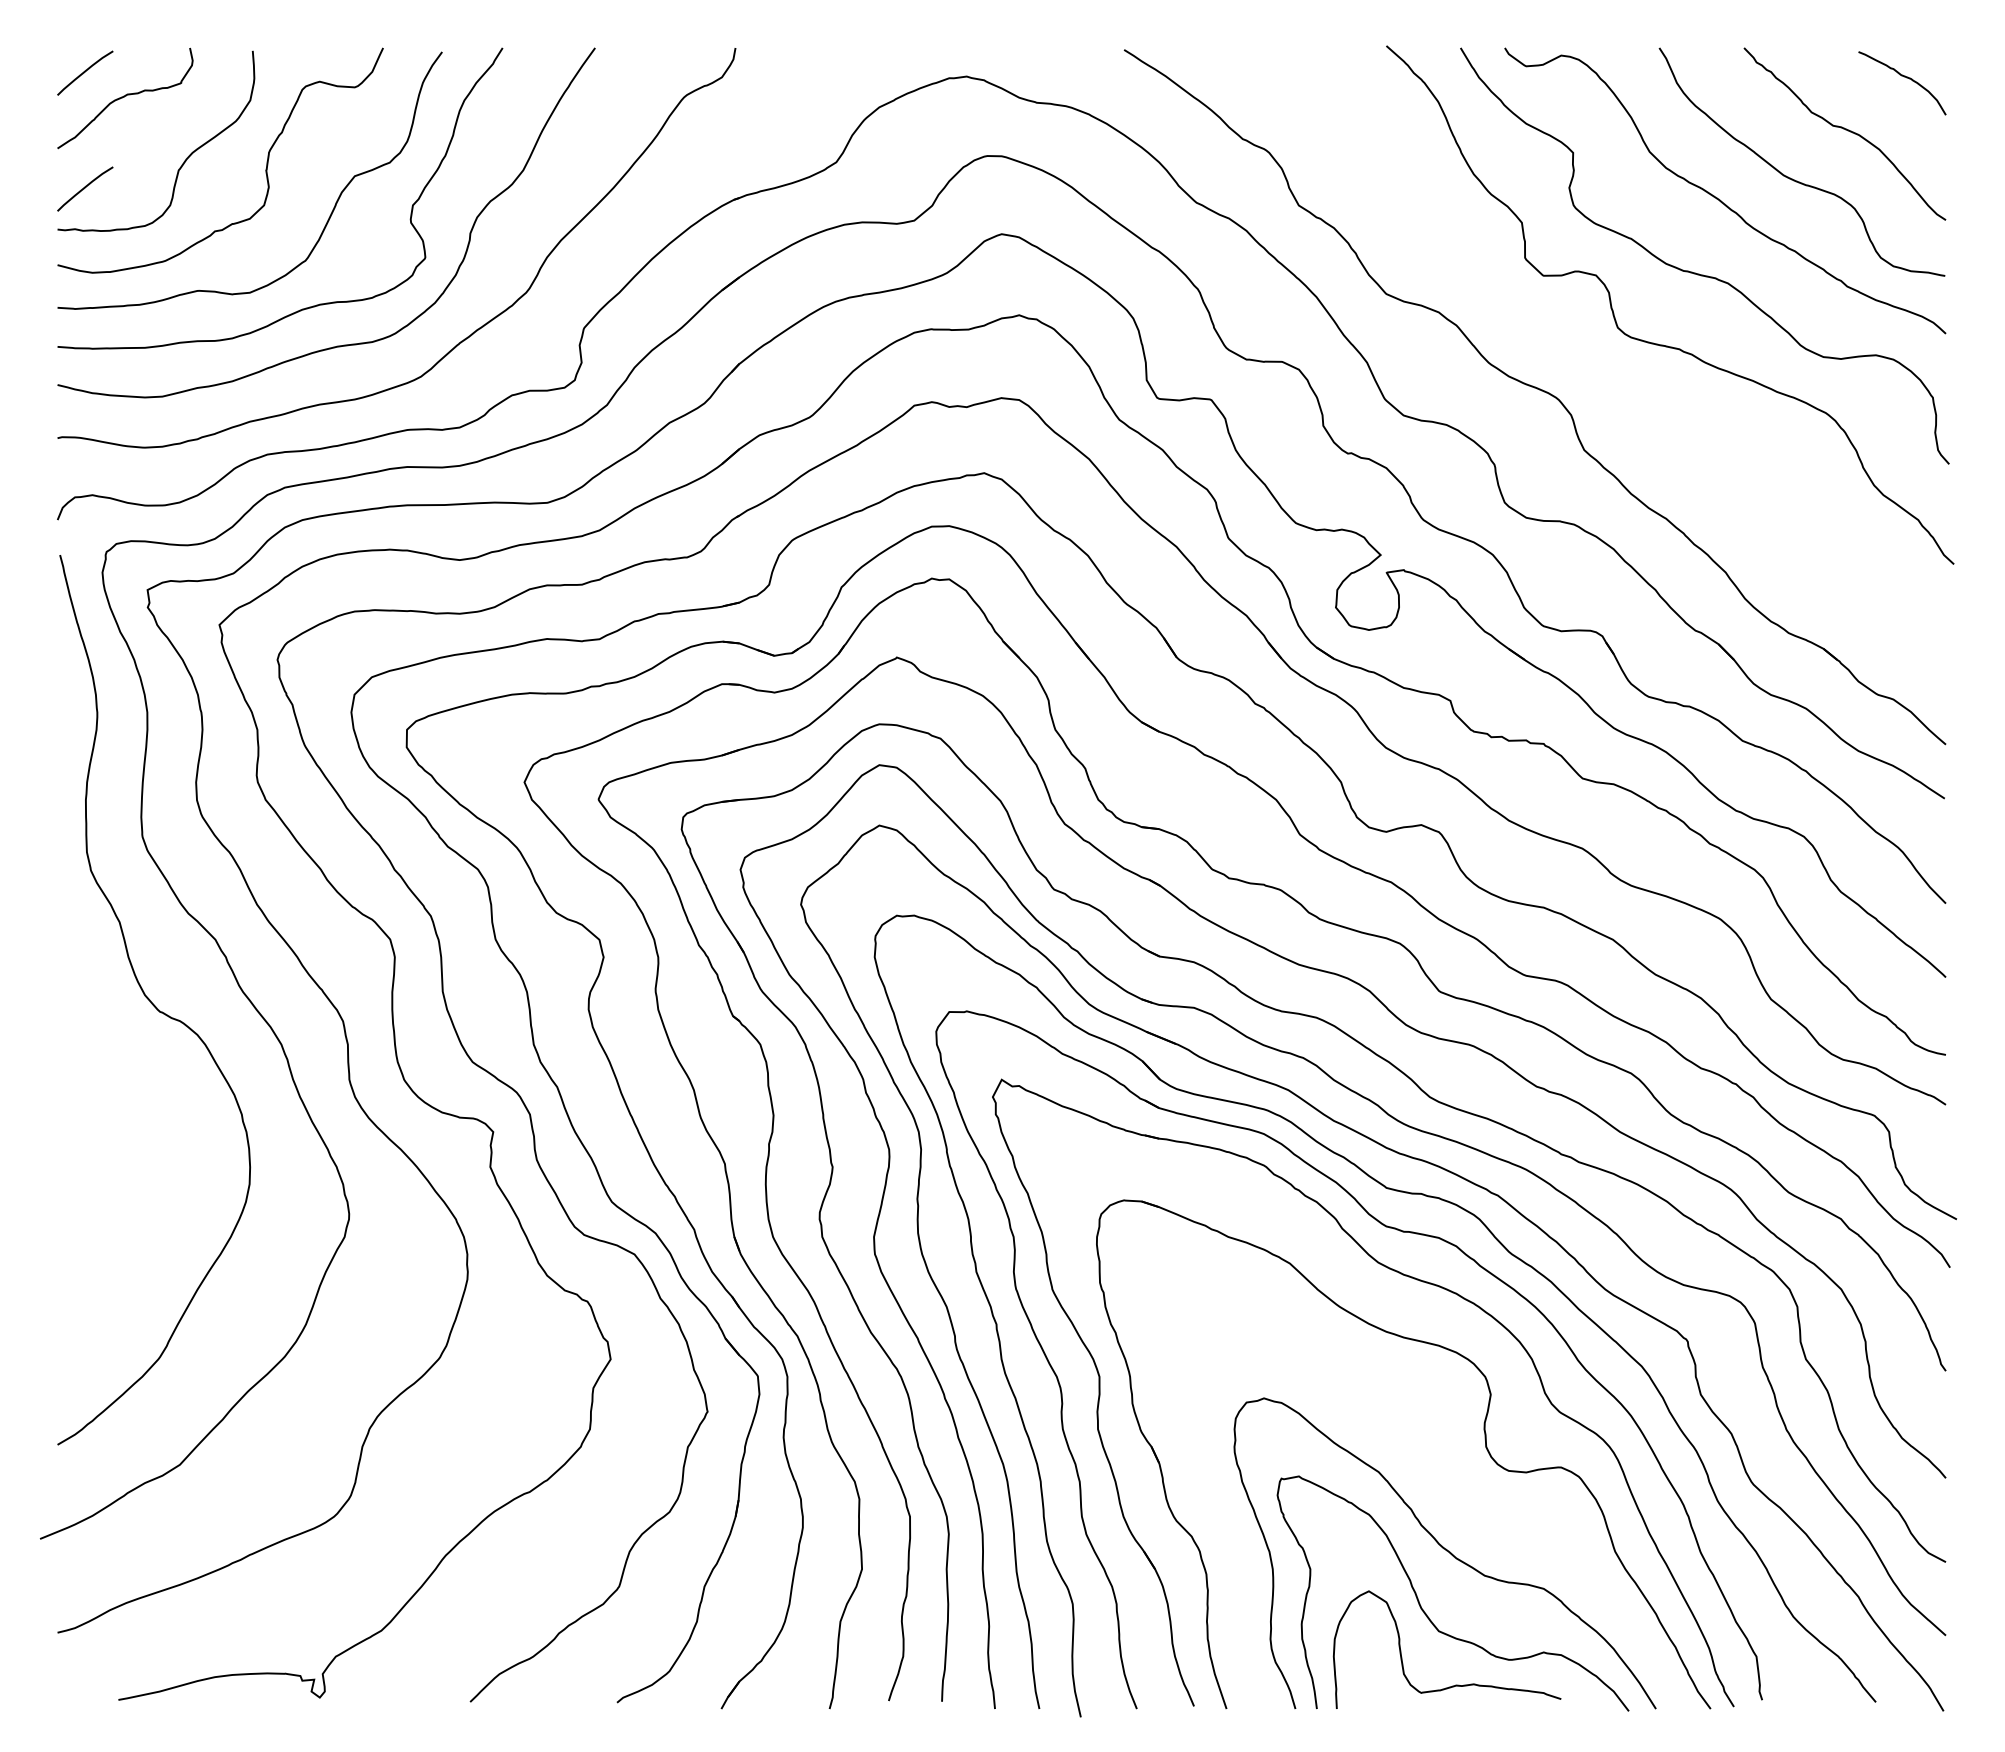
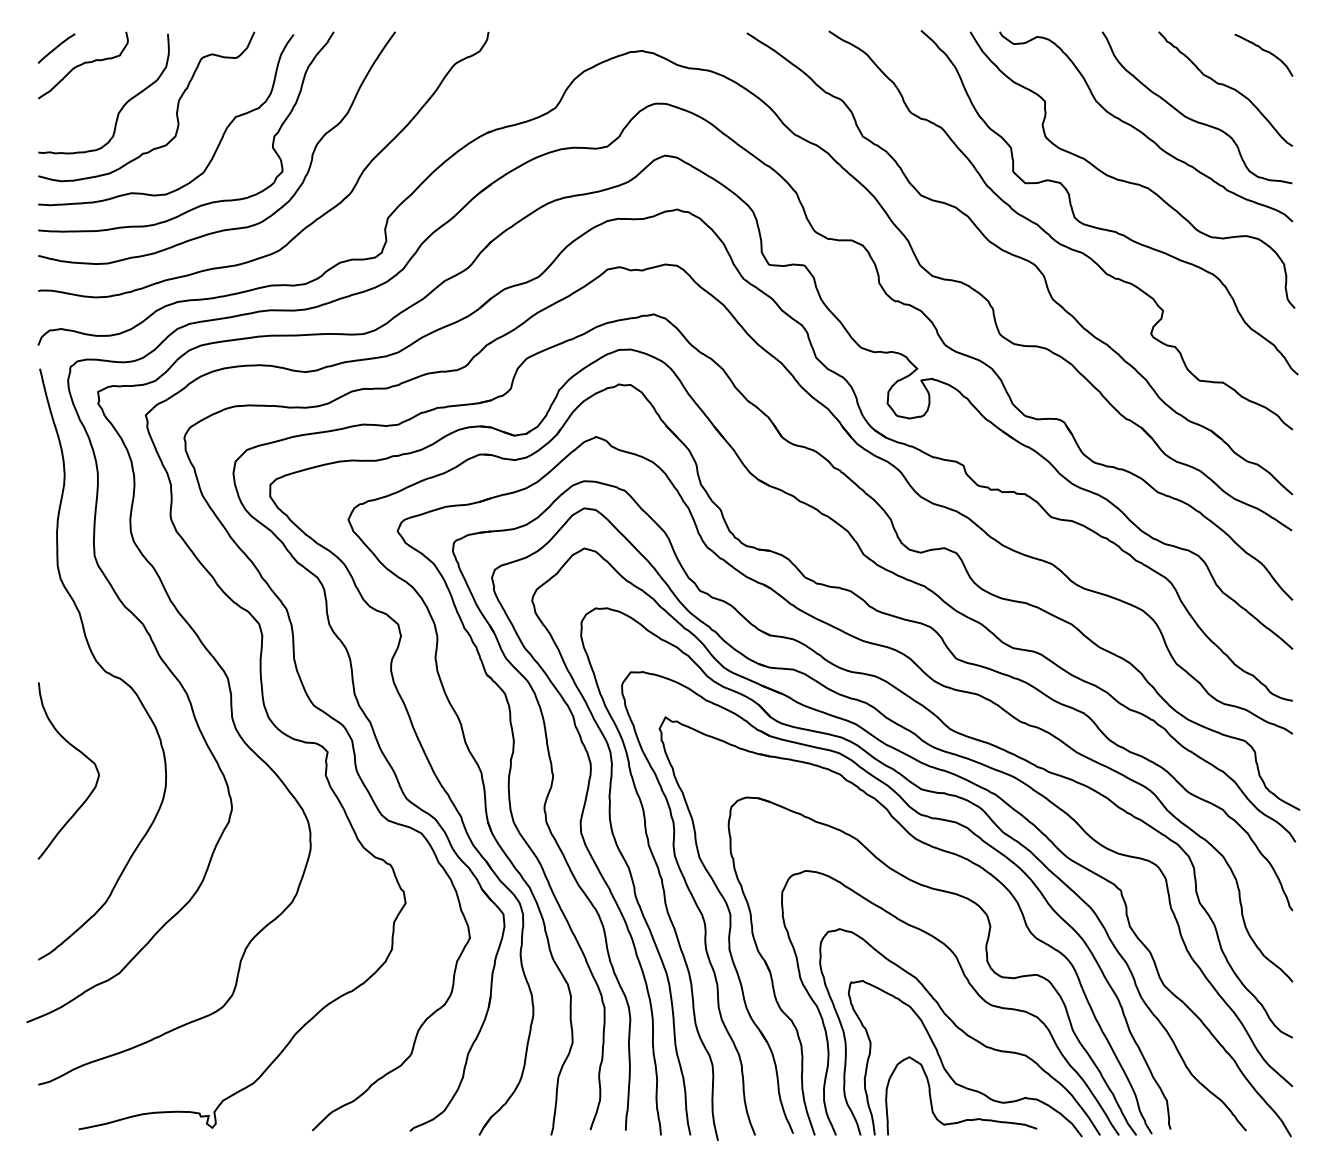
line: (85, 188) -> (56, 125), removed
curve: (1587, 358) -> (1054, 238), added
curve: (119, 1132) -> (79, 752), added
curve: (1460, 1484) -> (970, 986), added

